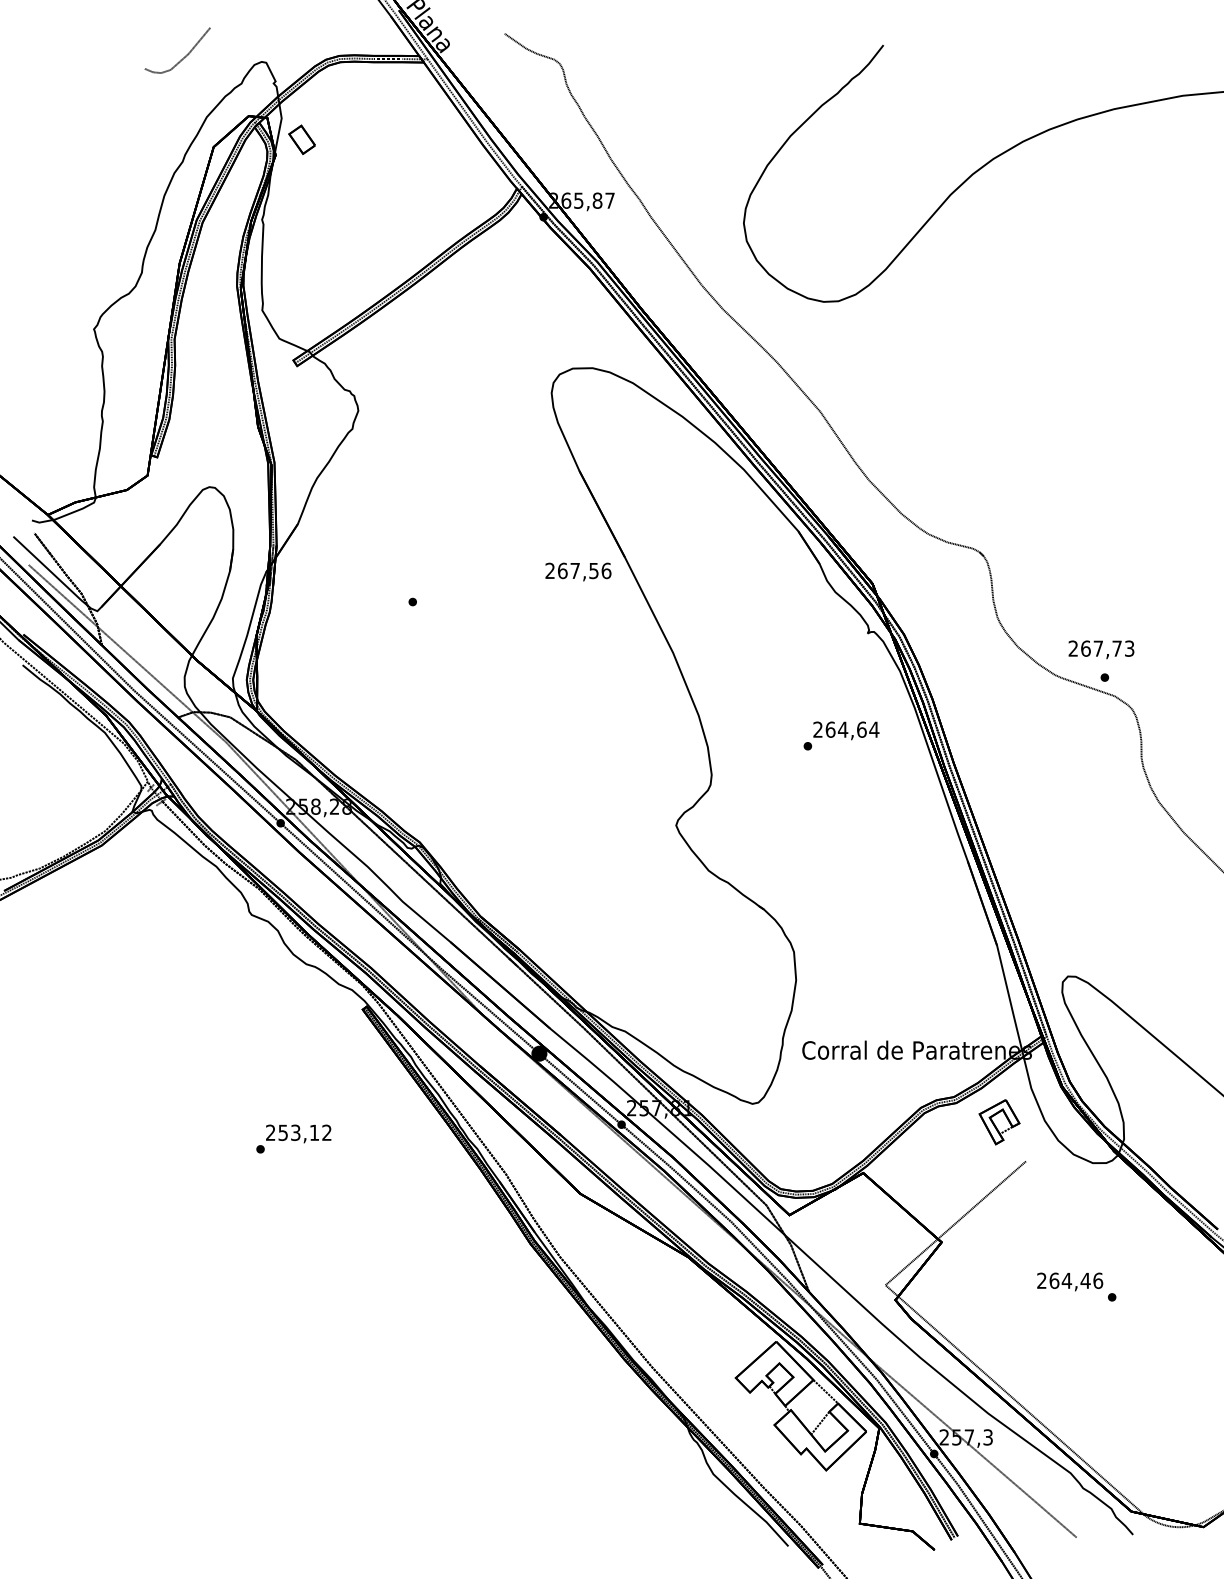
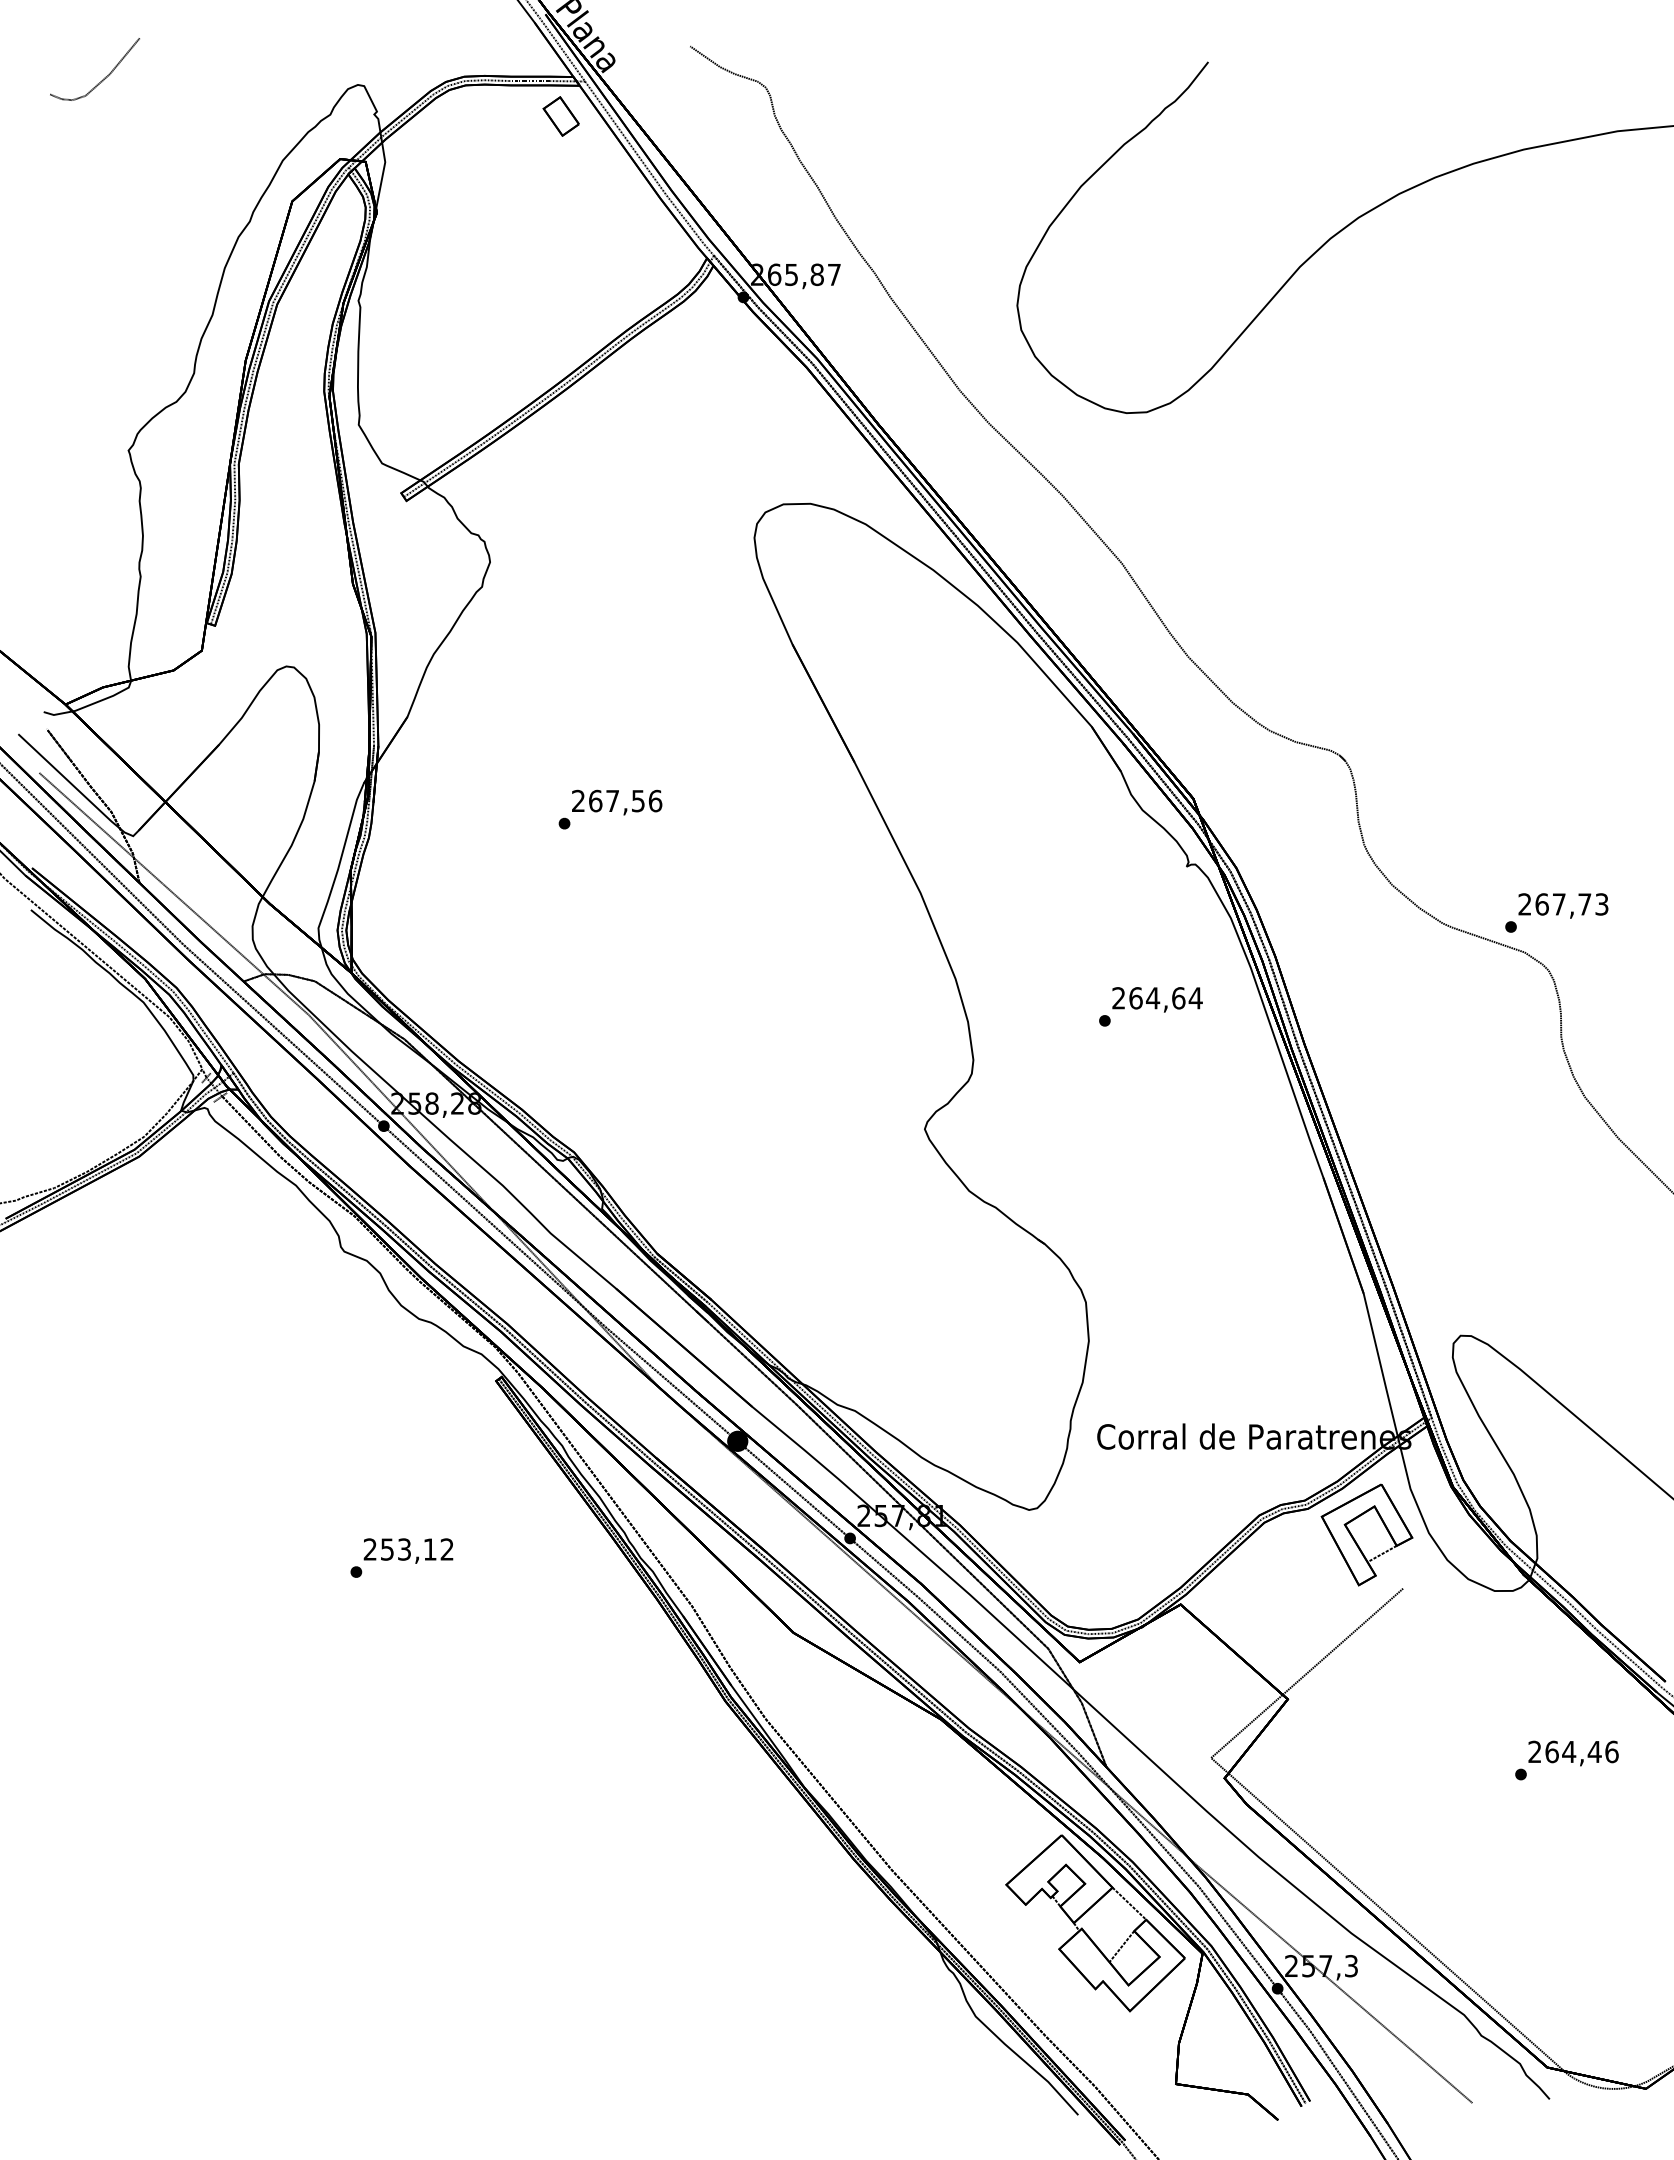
curve: (183, 57) -> (103, 78), moved
part: (301, 139) -> (560, 116), moved
text: (578, 571) -> (617, 802), moved
text: (1101, 649) -> (1563, 905), moved
part: (999, 1121) -> (1366, 1534), size x1.67
text: (1070, 1281) -> (1573, 1753), moved

